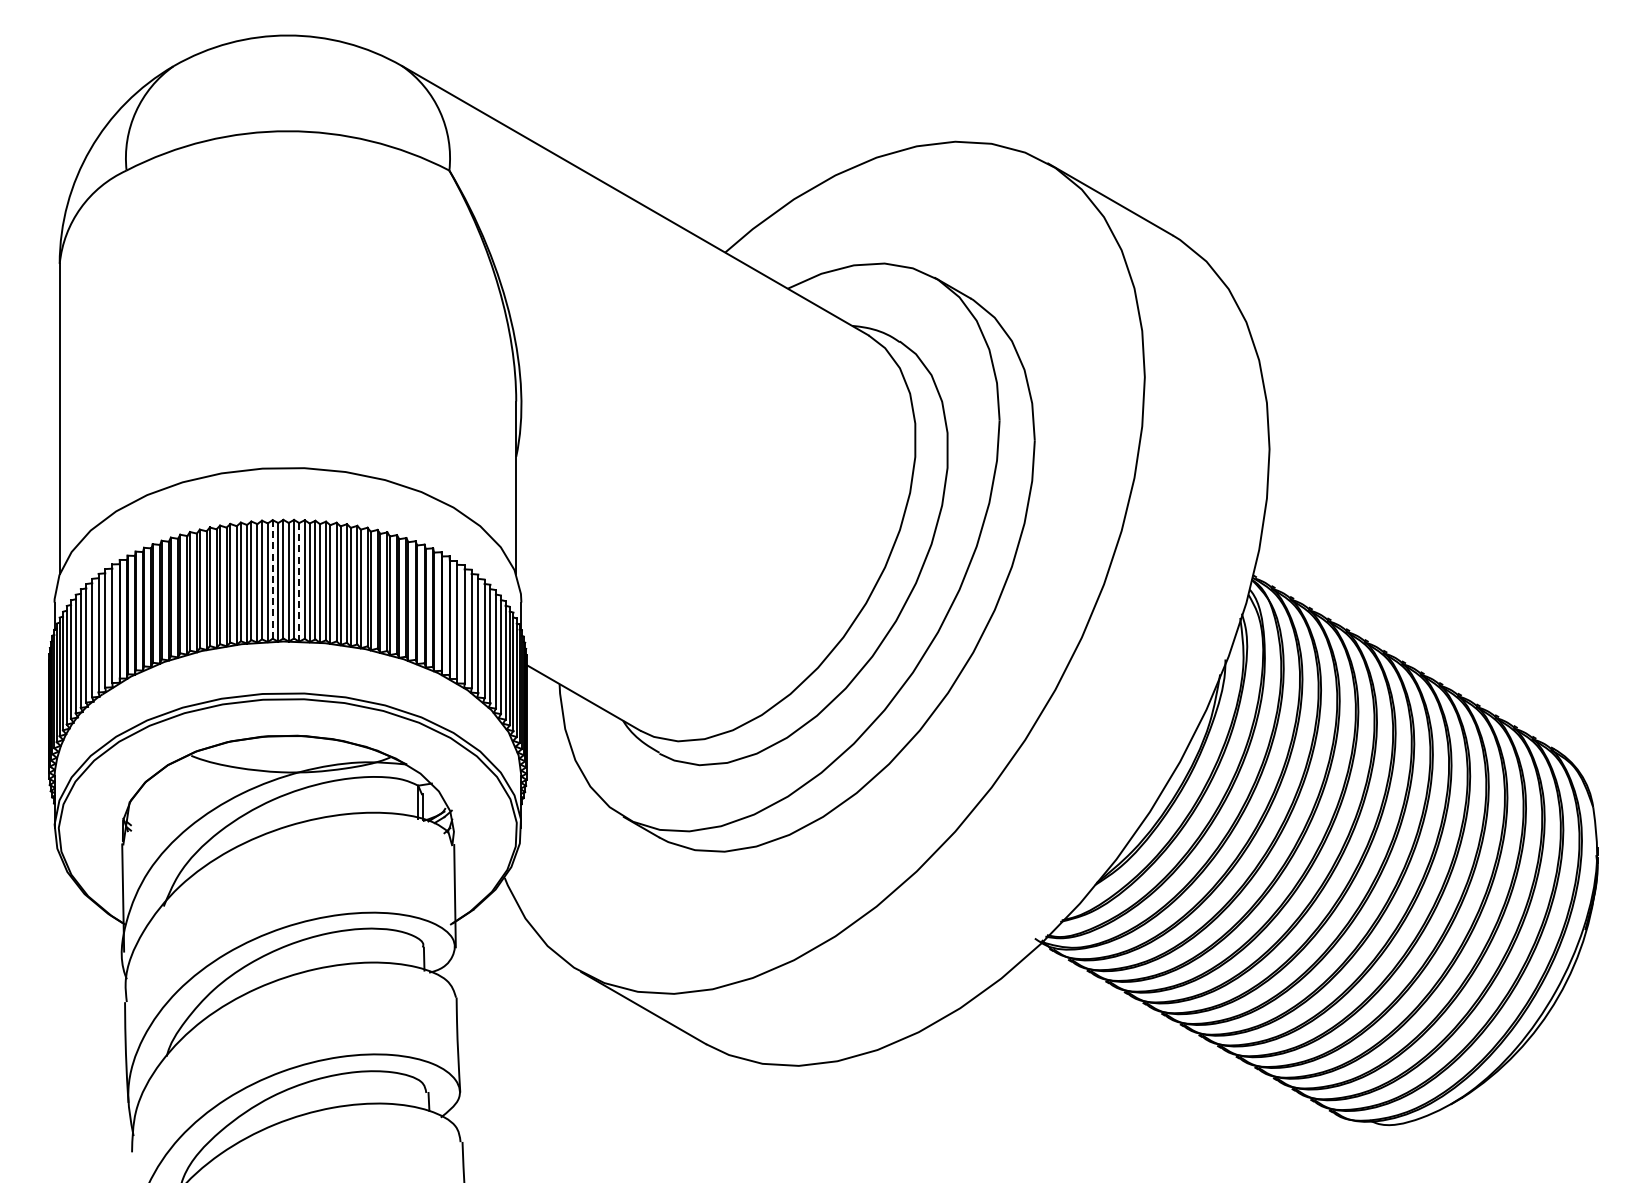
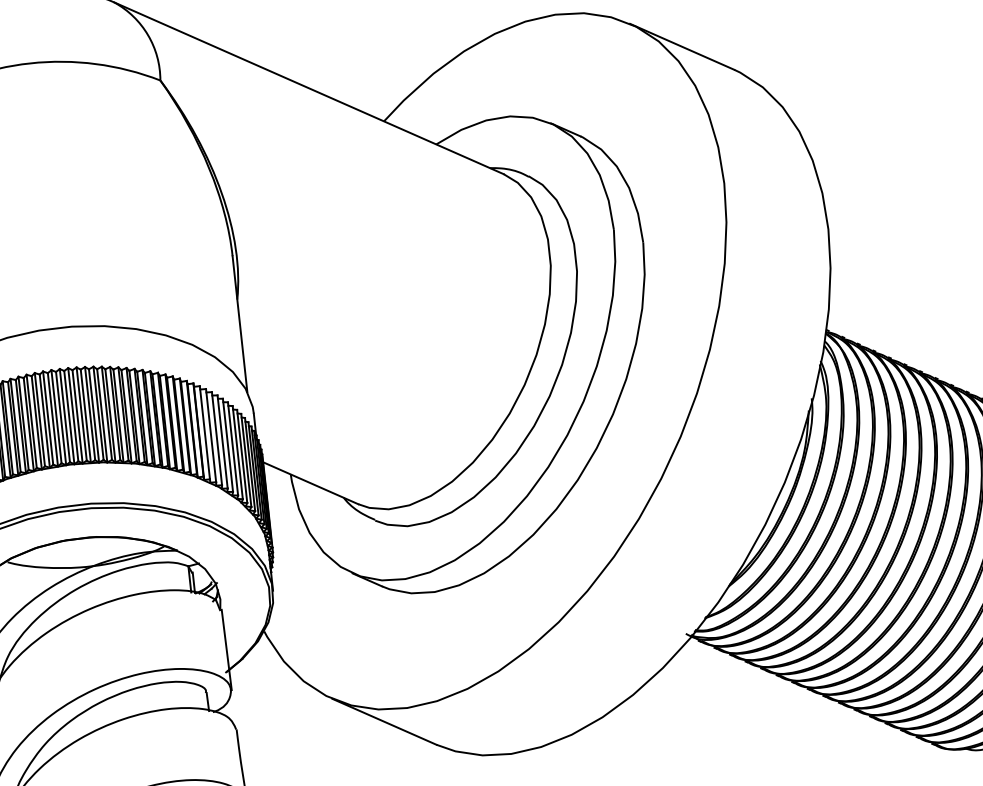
line: (272, 579) -> (56, 416), dashed -> solid
line: (299, 581) -> (77, 416), dashed -> solid

